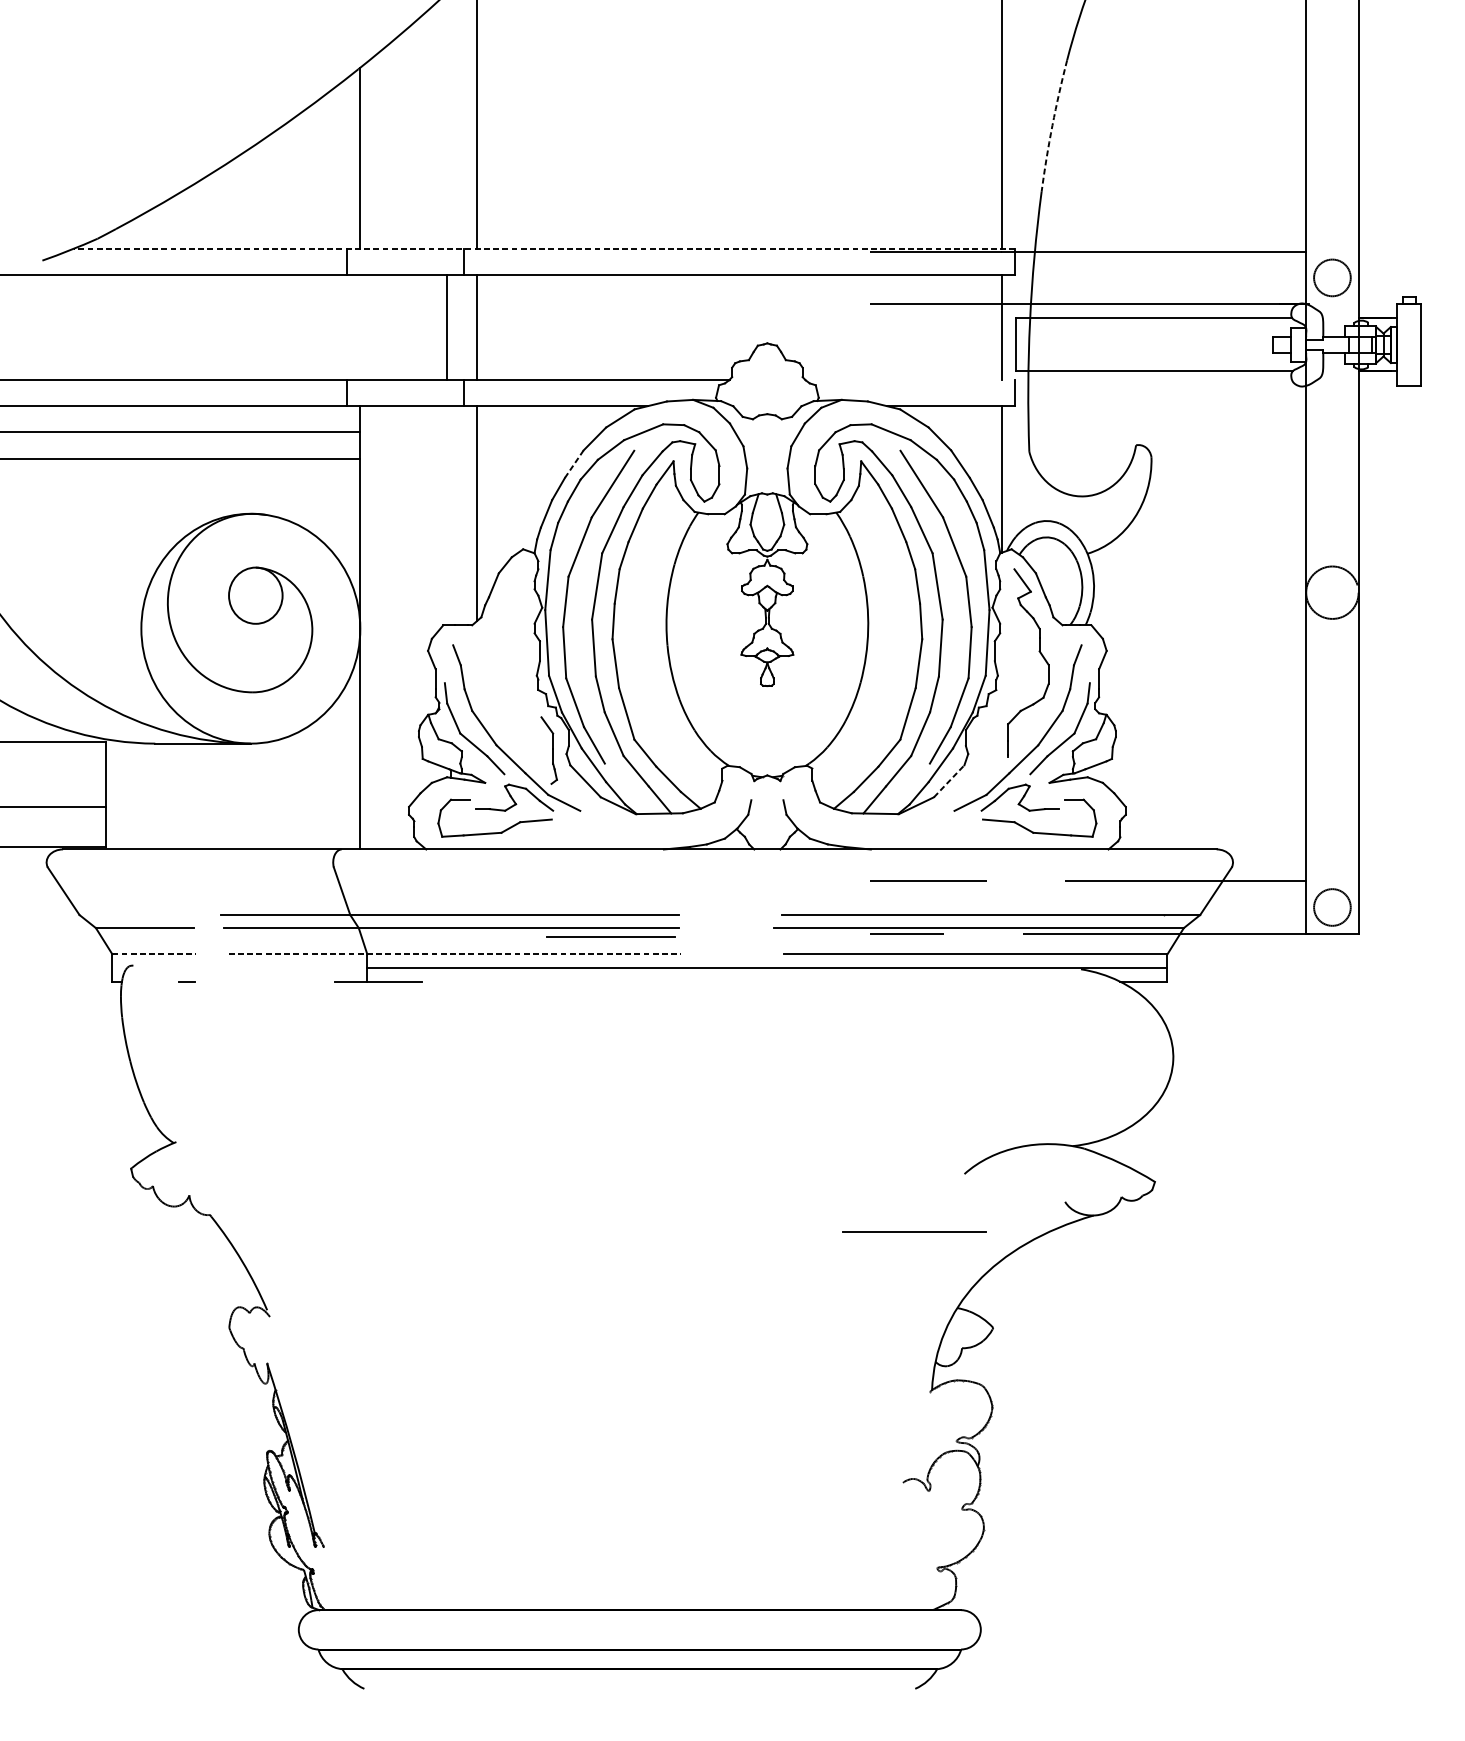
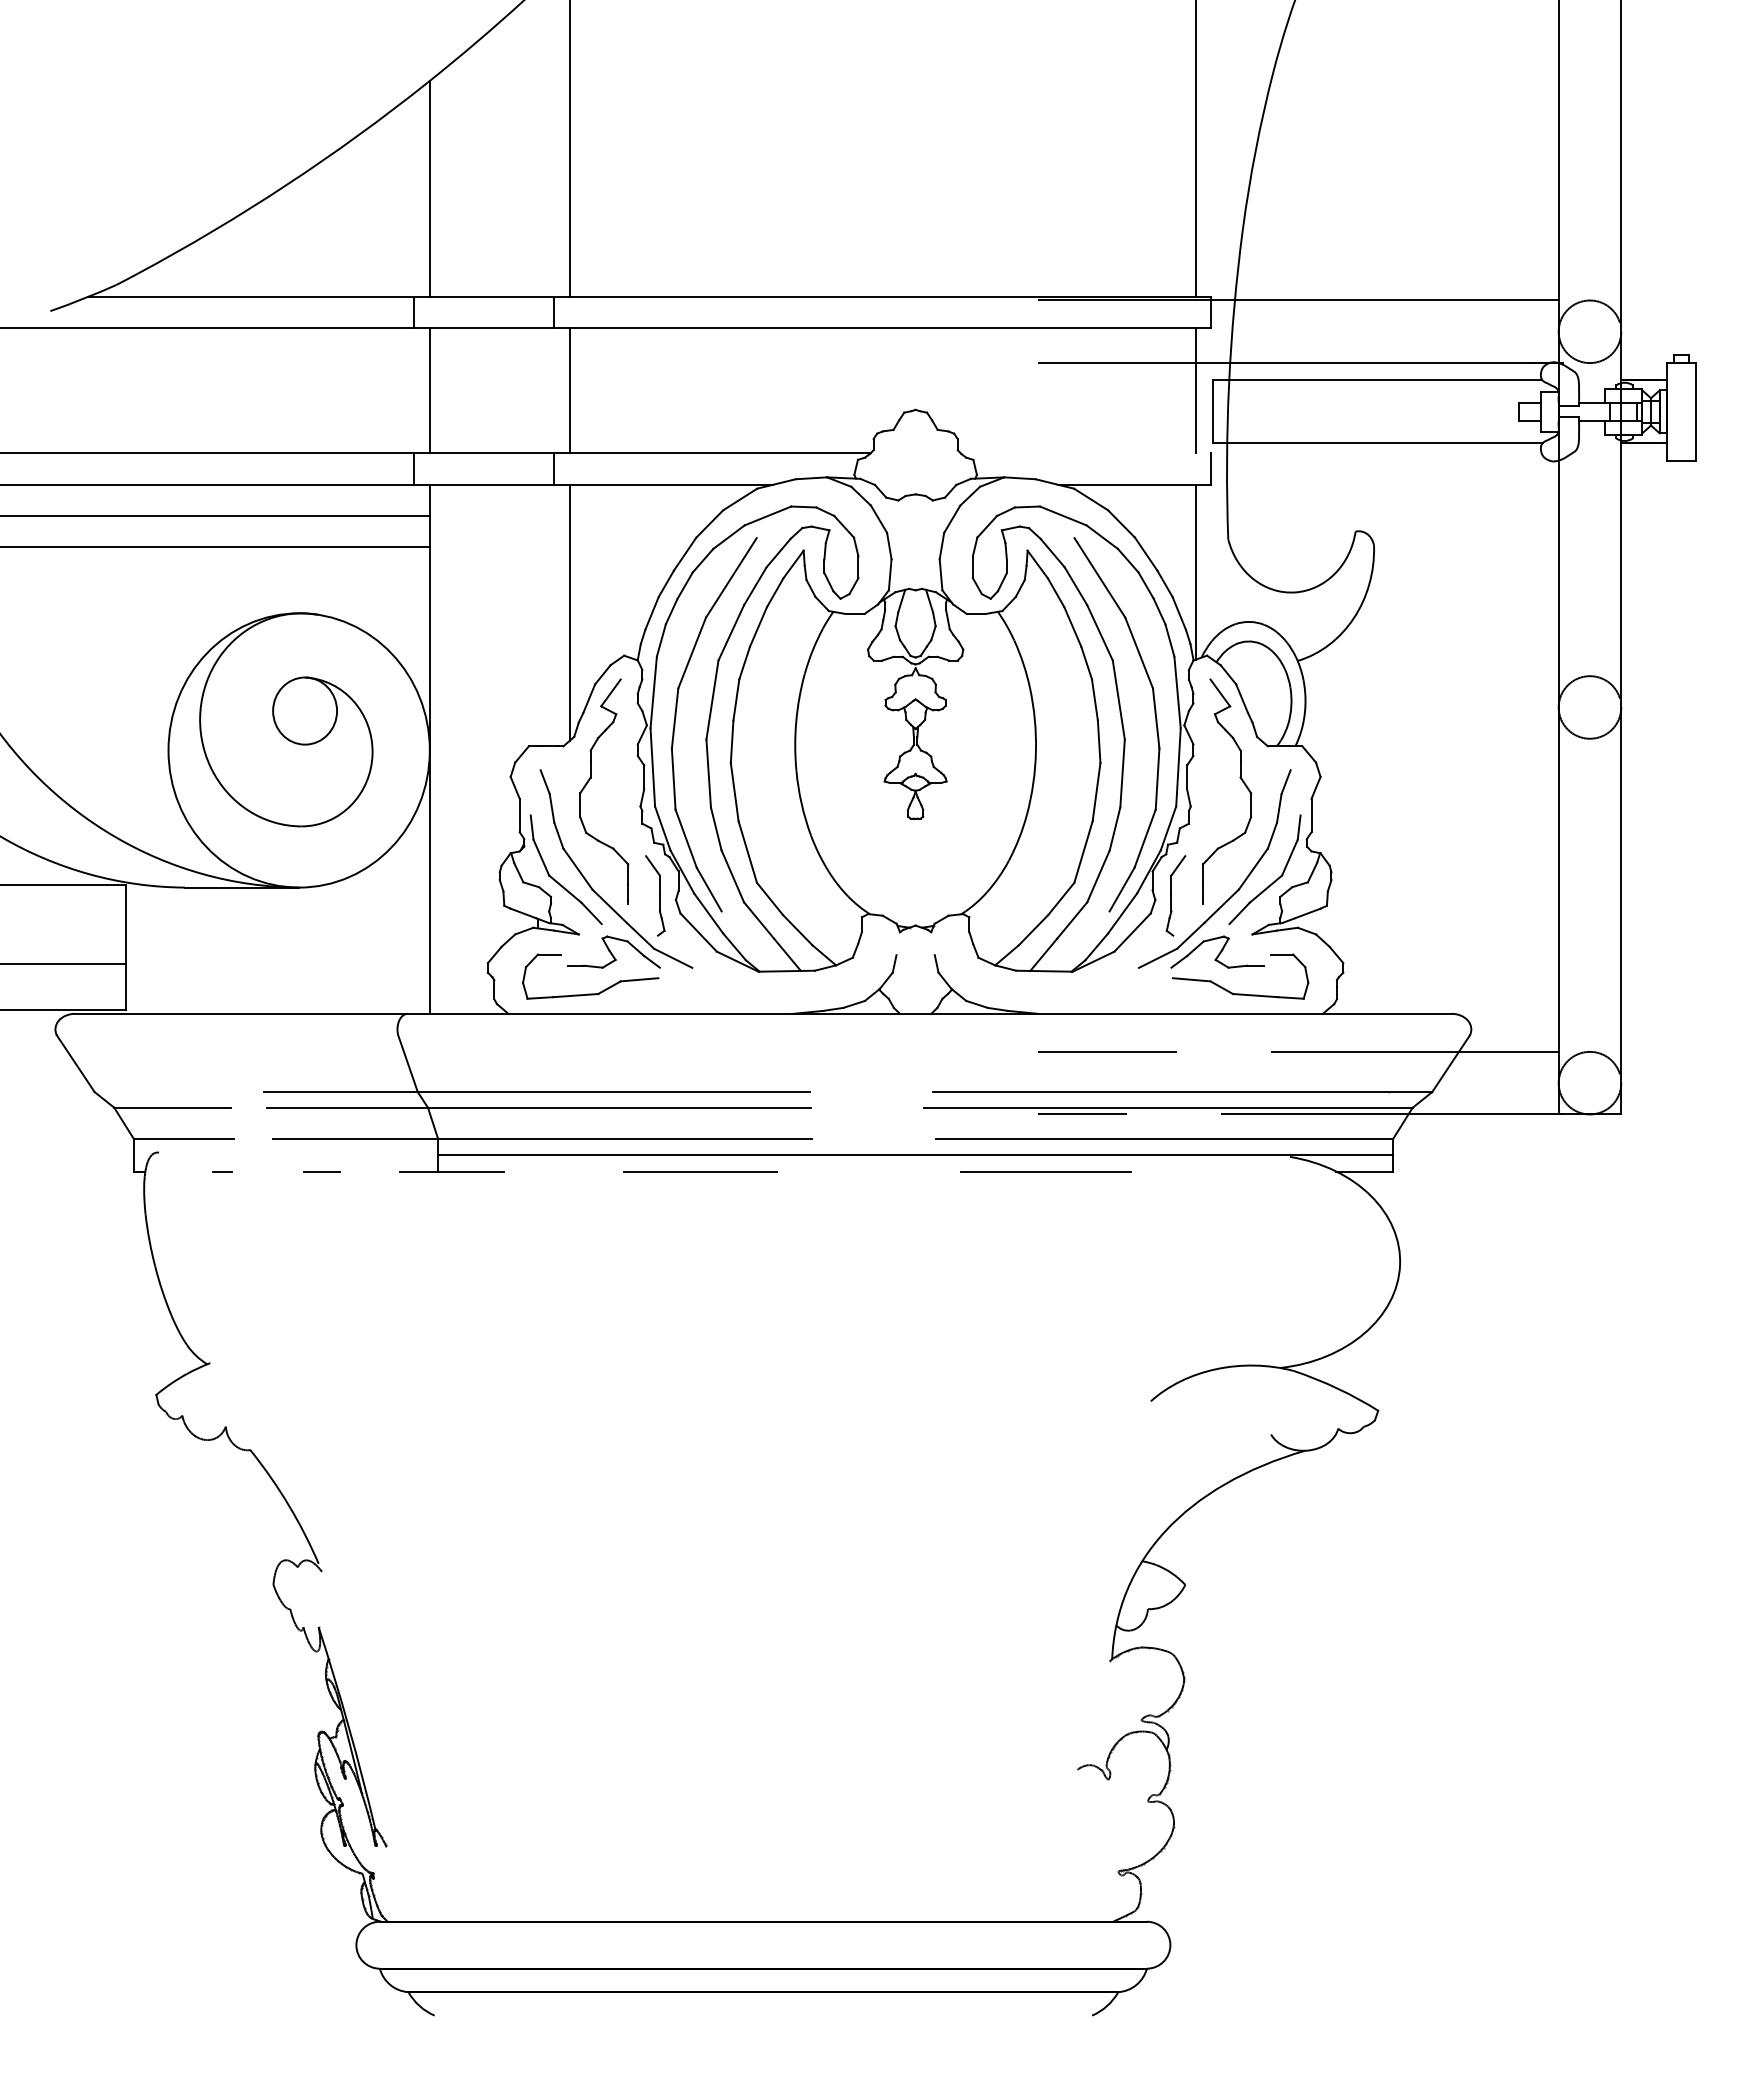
arc: (1052, 126) -> (1255, 150), dashed -> solid
line: (544, 248) -> (649, 296), dashed -> solid
circle: (1332, 277) -> (1589, 331), size x1.43
line: (446, 327) -> (429, 390), moved
line: (574, 464) -> (685, 554), dashed -> solid
part: (494, 654) -> (589, 781), added
part: (985, 750) -> (1175, 895), added
line: (949, 781) -> (1132, 932), dashed -> solid
circle: (1332, 906) -> (1589, 1082), size x1.43
line: (611, 937) -> (700, 1171), moved
line: (153, 954) -> (183, 1139), dashed -> solid
line: (454, 954) -> (542, 1139), dashed -> solid
line: (269, 981) -> (321, 1171), added
line: (913, 1232) -> (1045, 1171), moved

